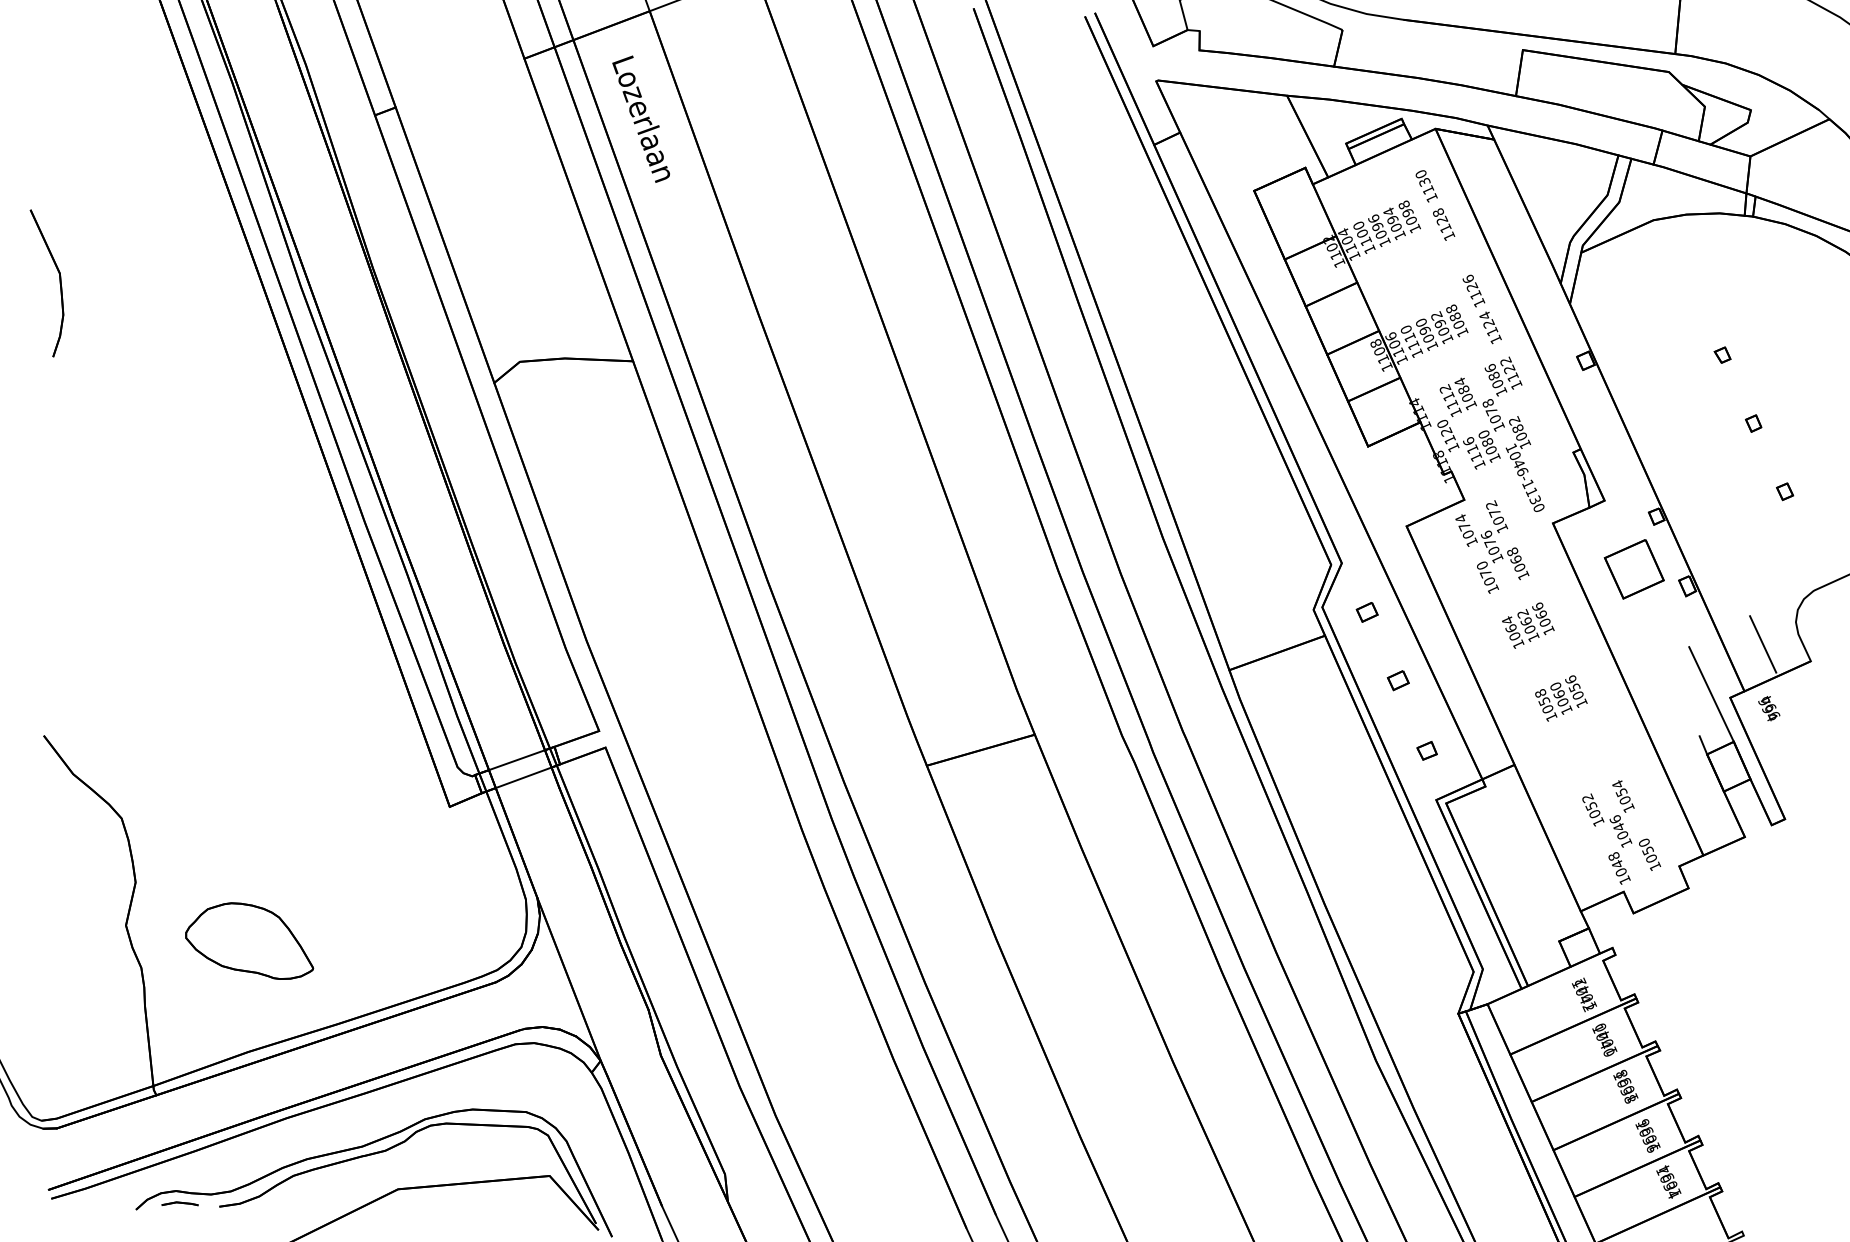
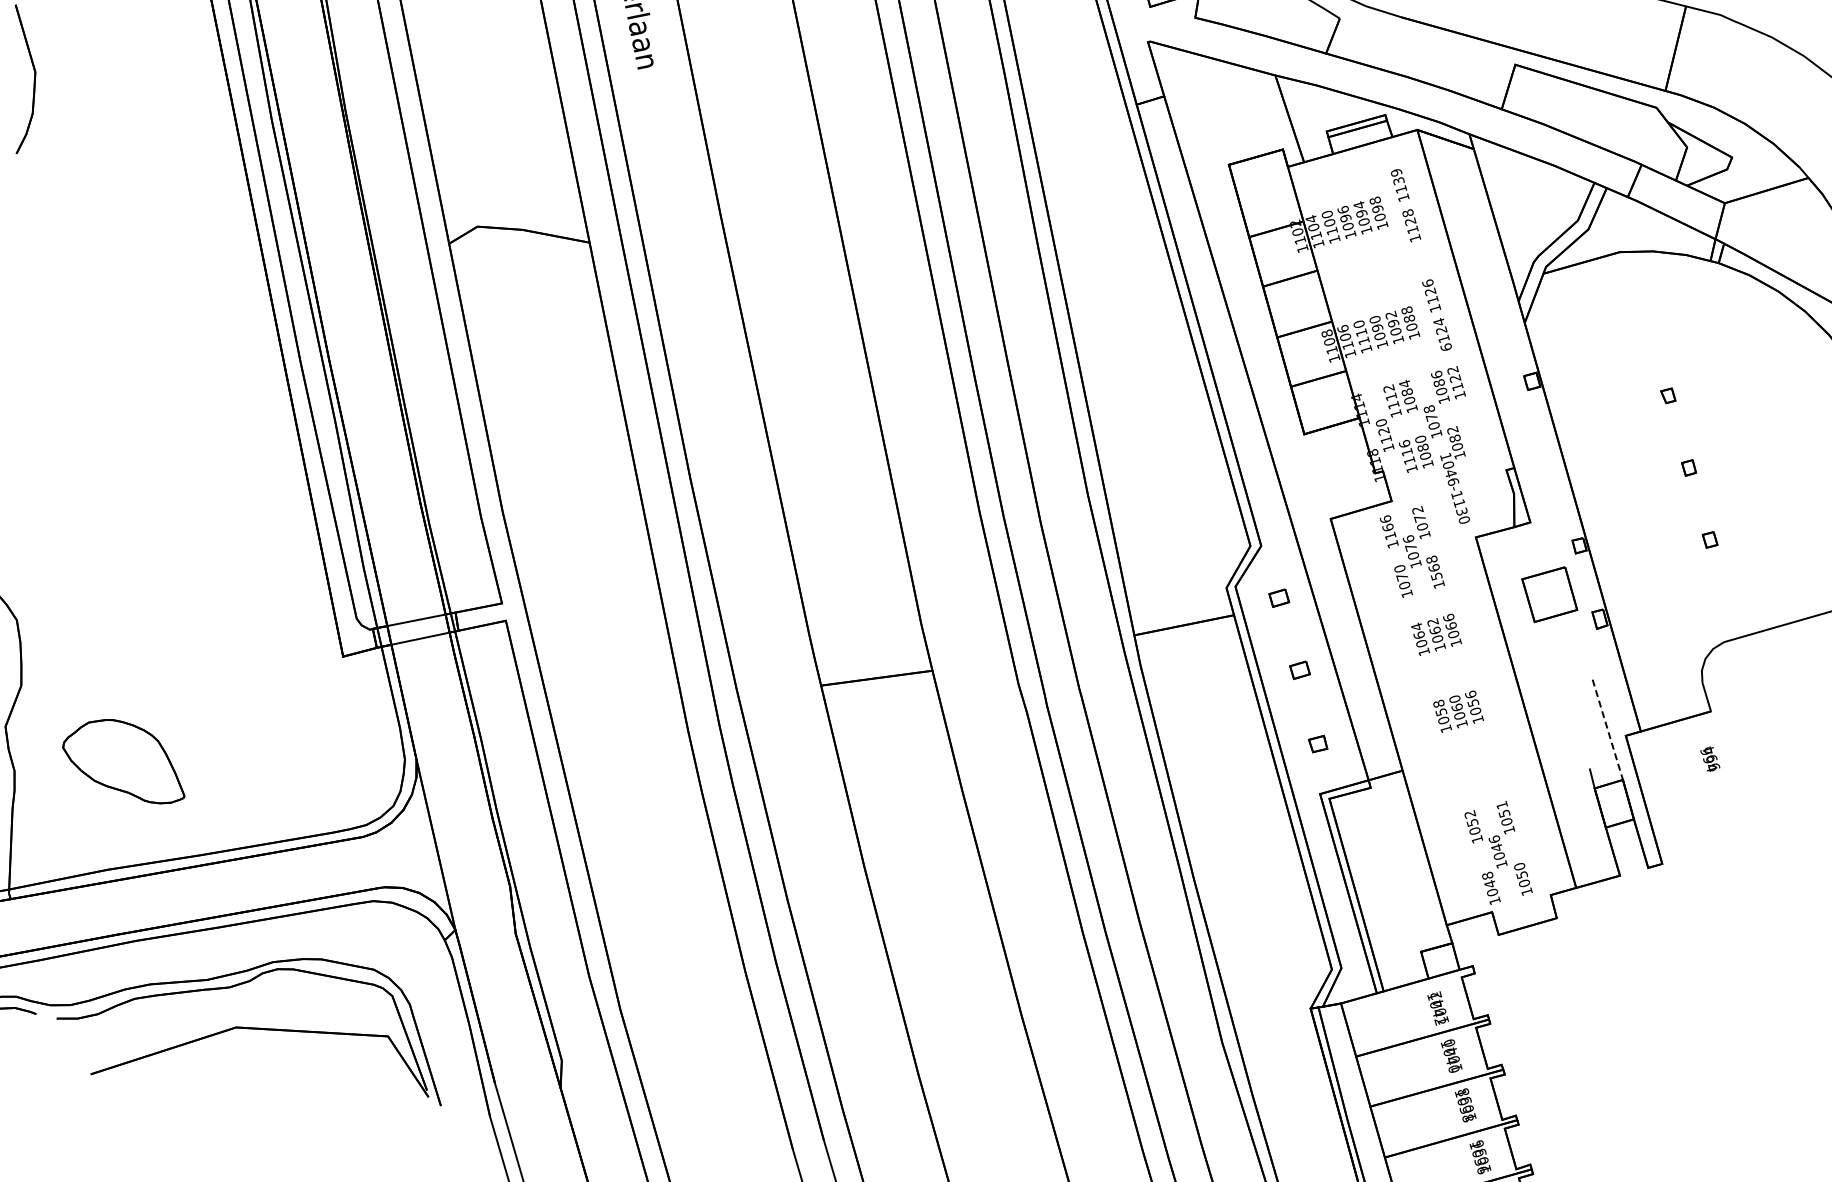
text: (1421, 174) -> (1396, 173), 1130 -> 1139
text: (1495, 339) -> (1445, 347), 1124 -> 6124
text: (1464, 526) -> (1387, 527), 1074 -> 1166
text: (1519, 568) -> (1436, 577), 1068 -> 1568
line: (1763, 644) -> (1666, 687), removed
line: (1711, 694) -> (1607, 729), solid -> dashed
text: (1769, 708) -> (1710, 759), moved
text: (1617, 783) -> (1501, 804), 1054 -> 1051

